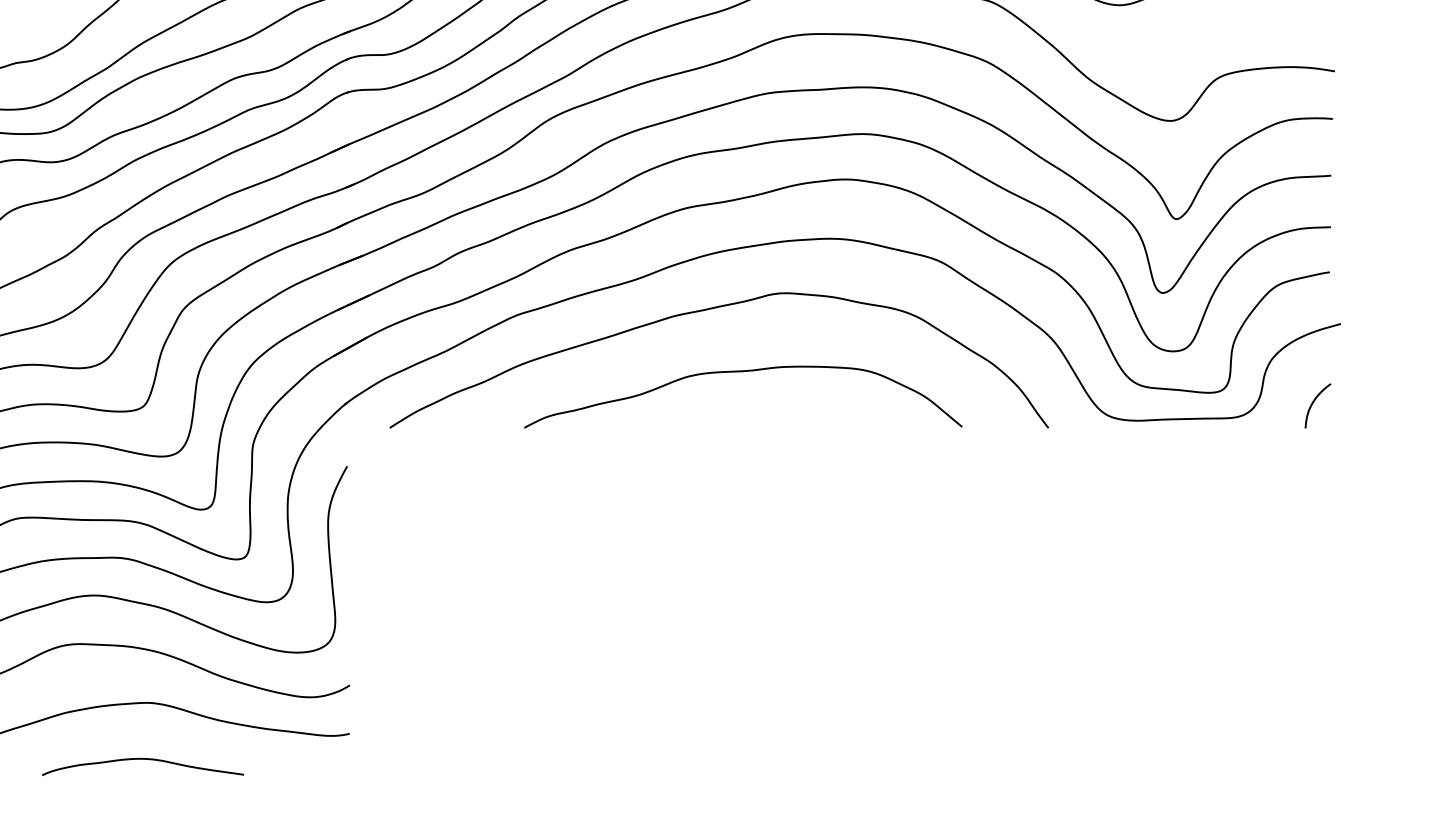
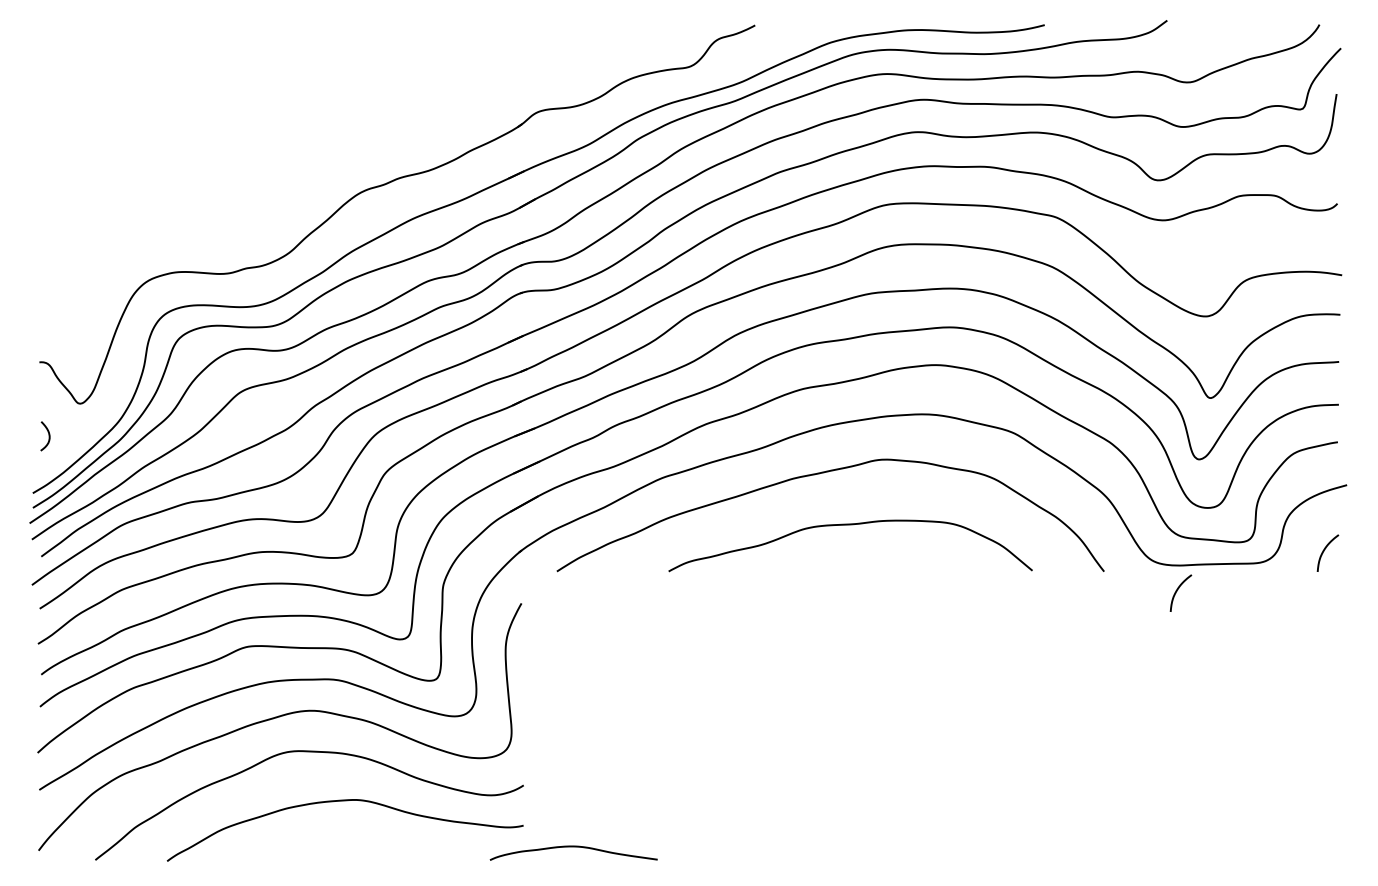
curve: (1136, 451) -> (1177, 591), added
curve: (142, 760) -> (573, 847), moved

